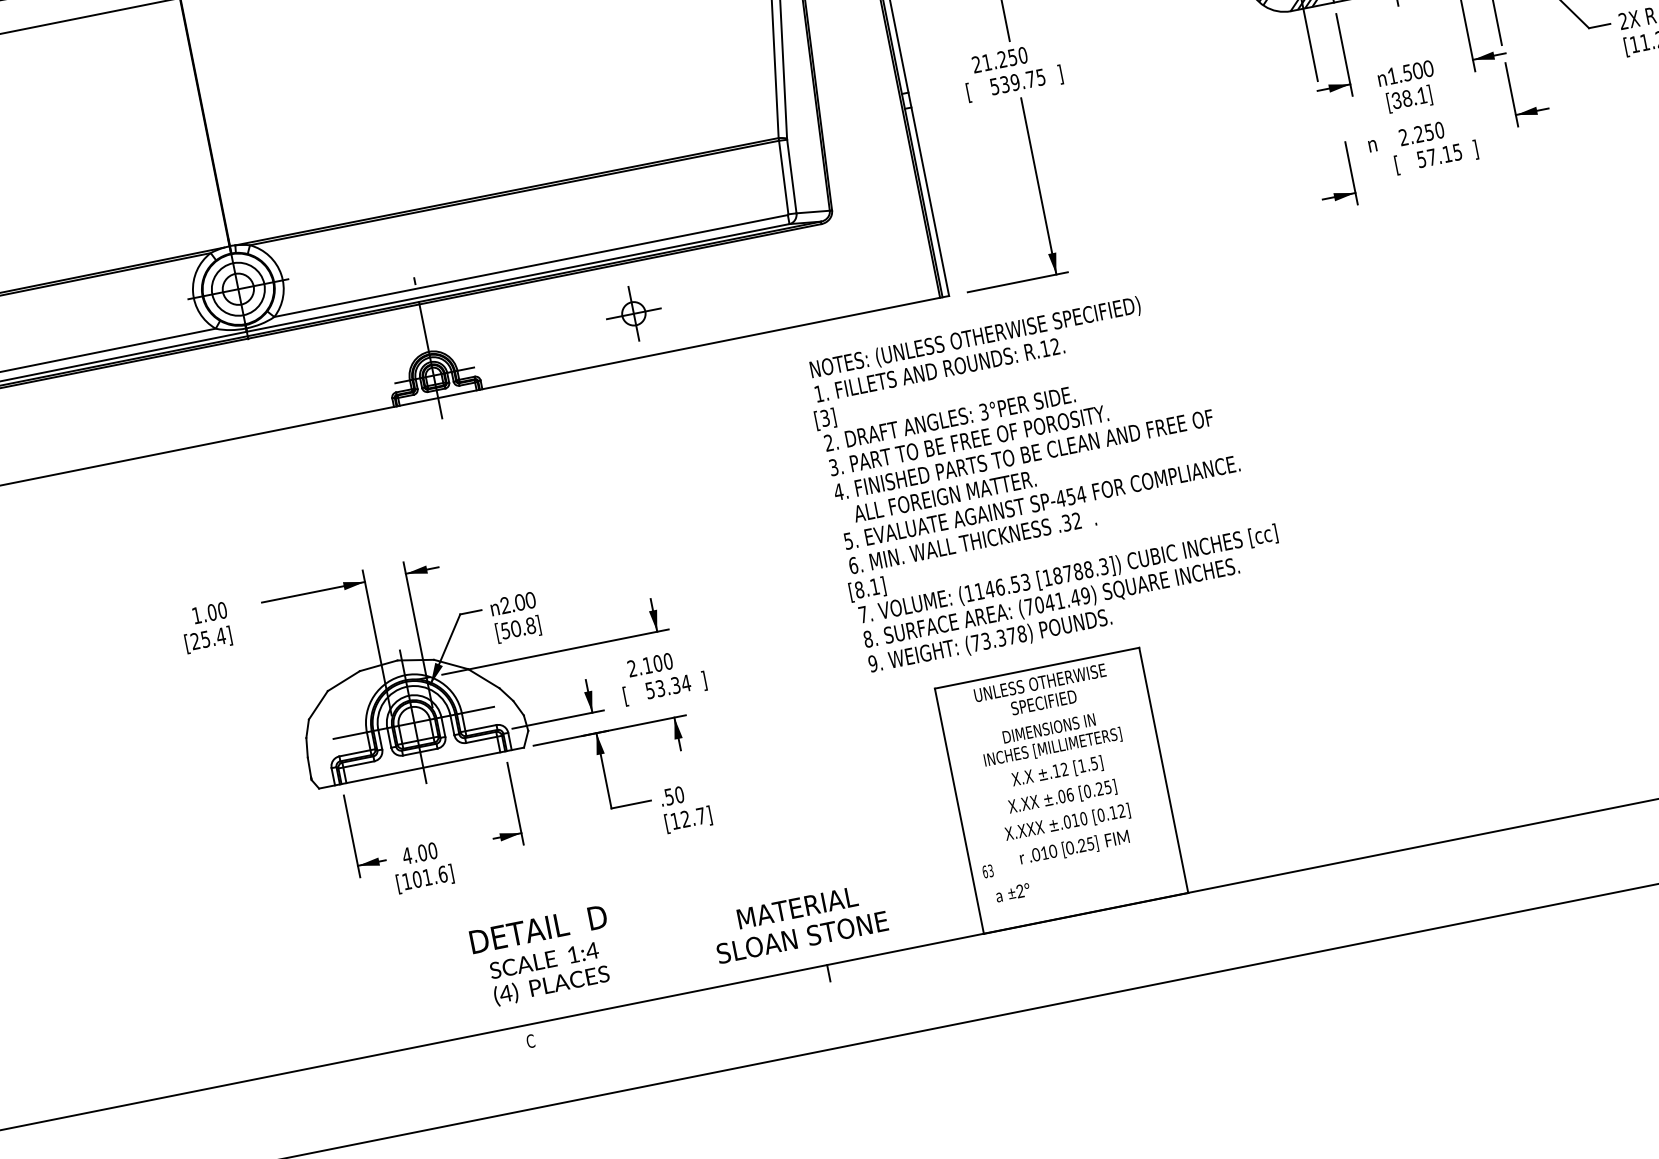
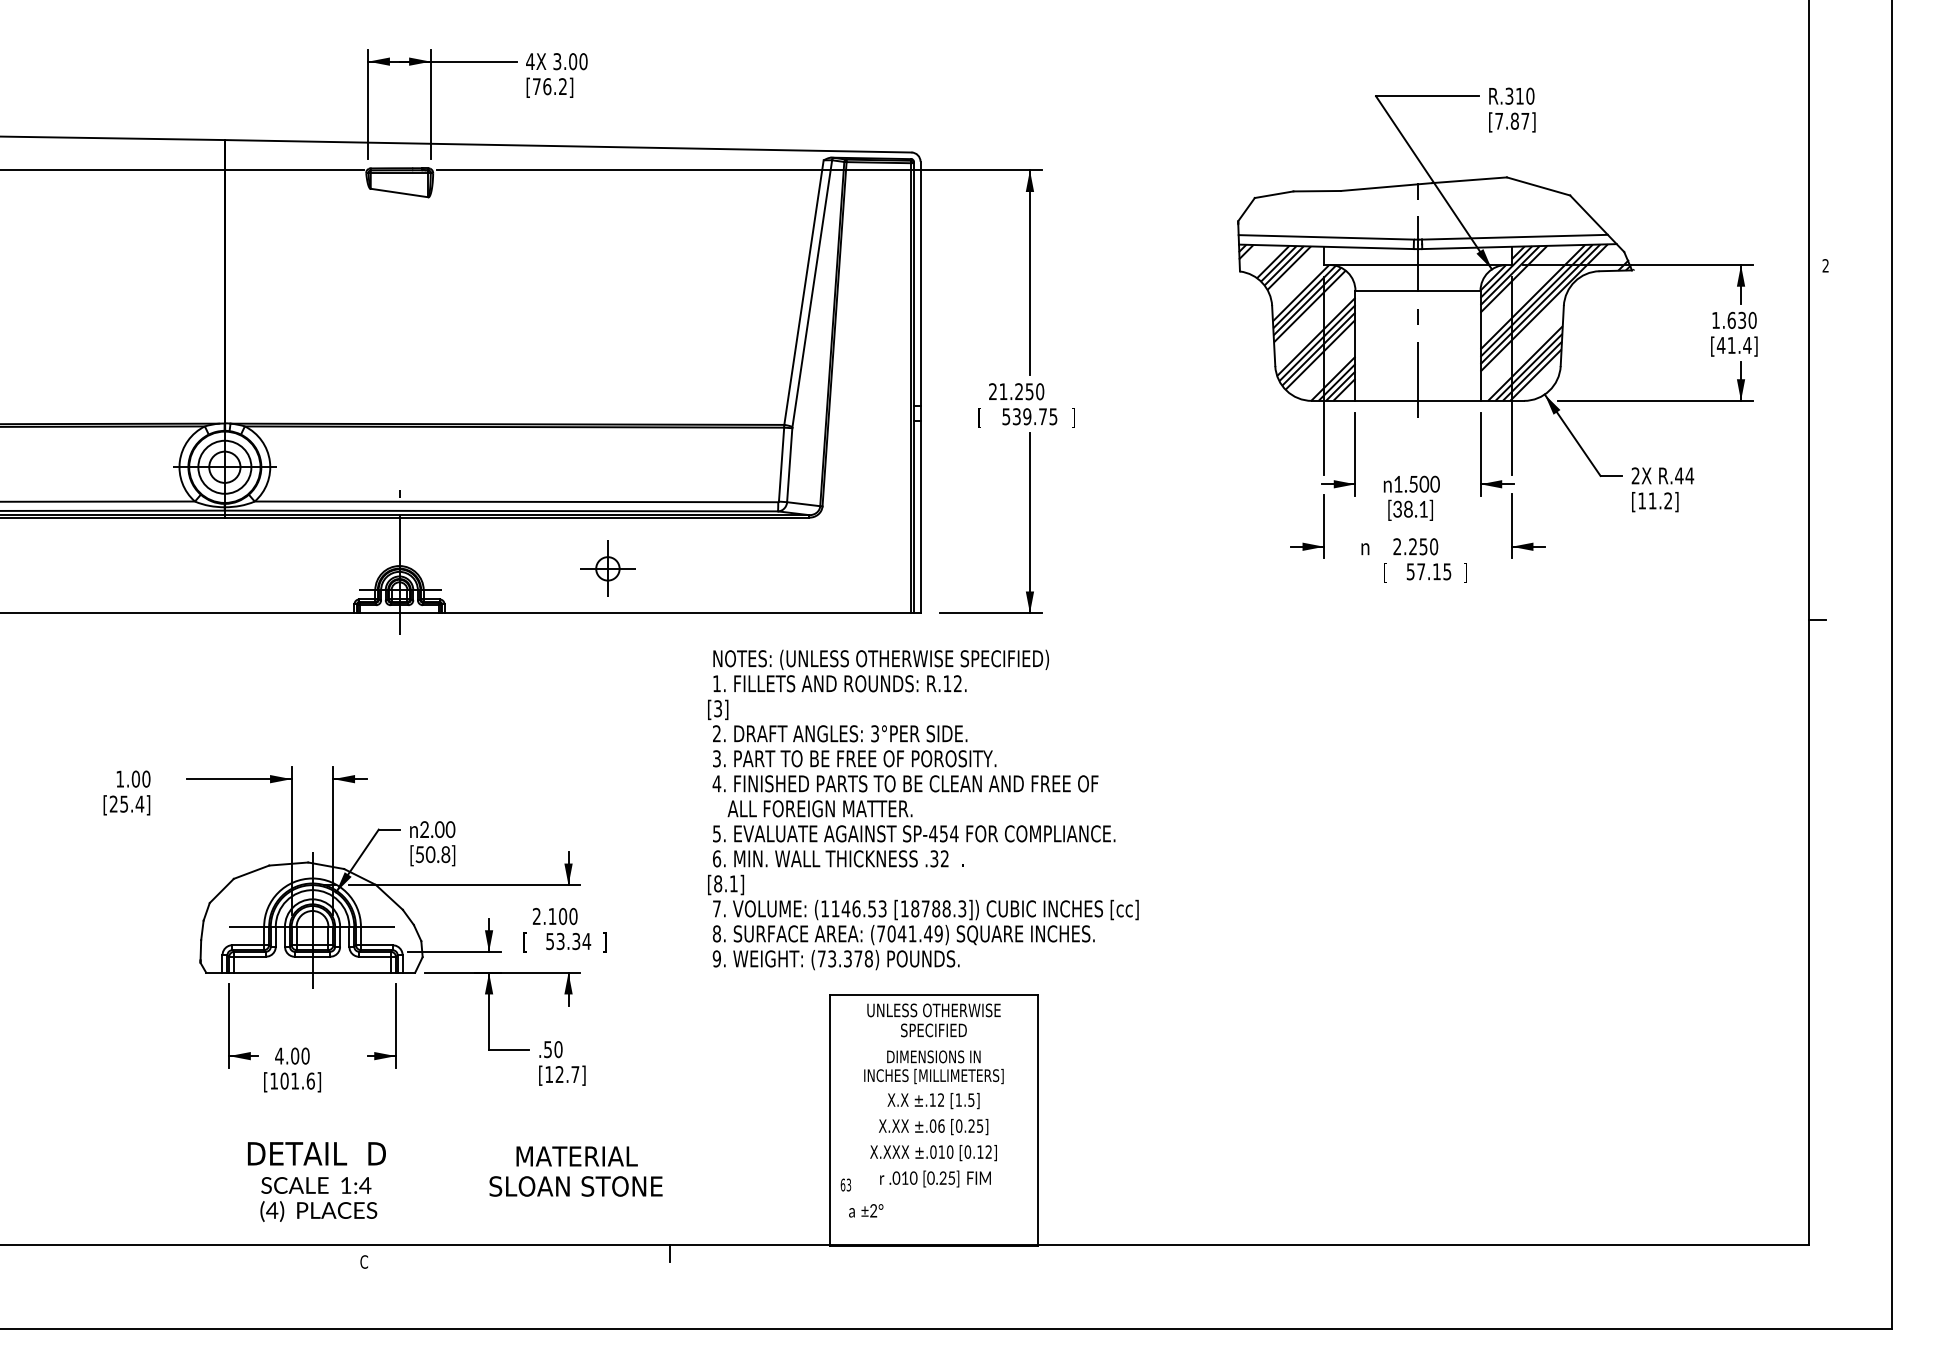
part: (1350, 173) -> (1323, 526), moved
text: (1046, 476) -> (923, 809), moved
text: (799, 922) -> (575, 1171), moved
text: (543, 956) -> (316, 1181), moved

